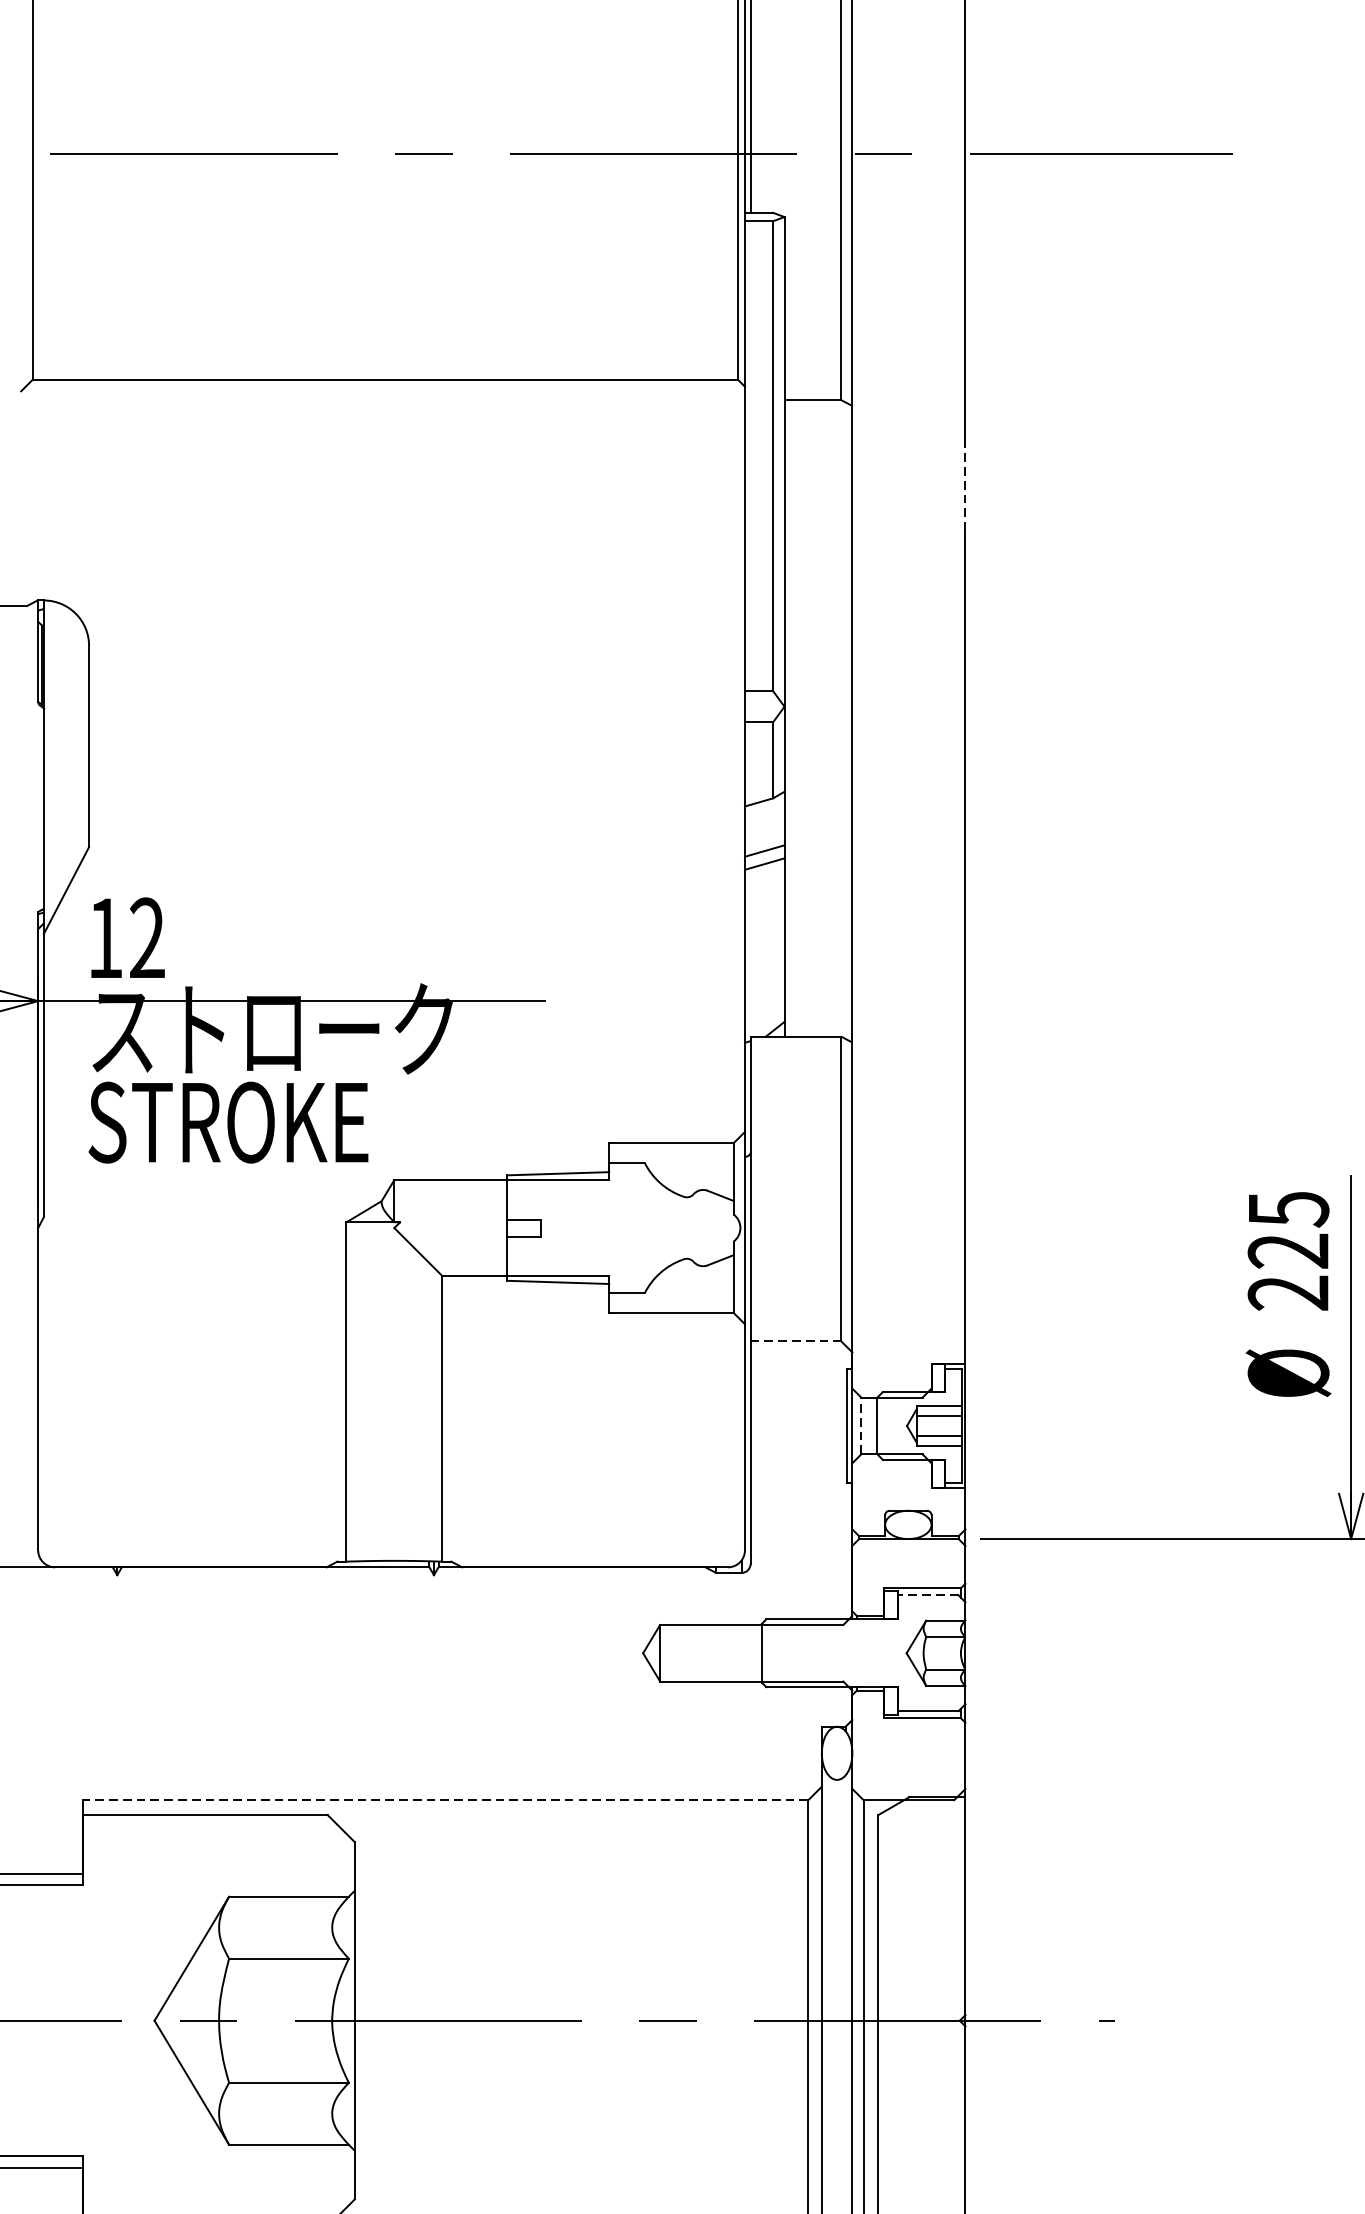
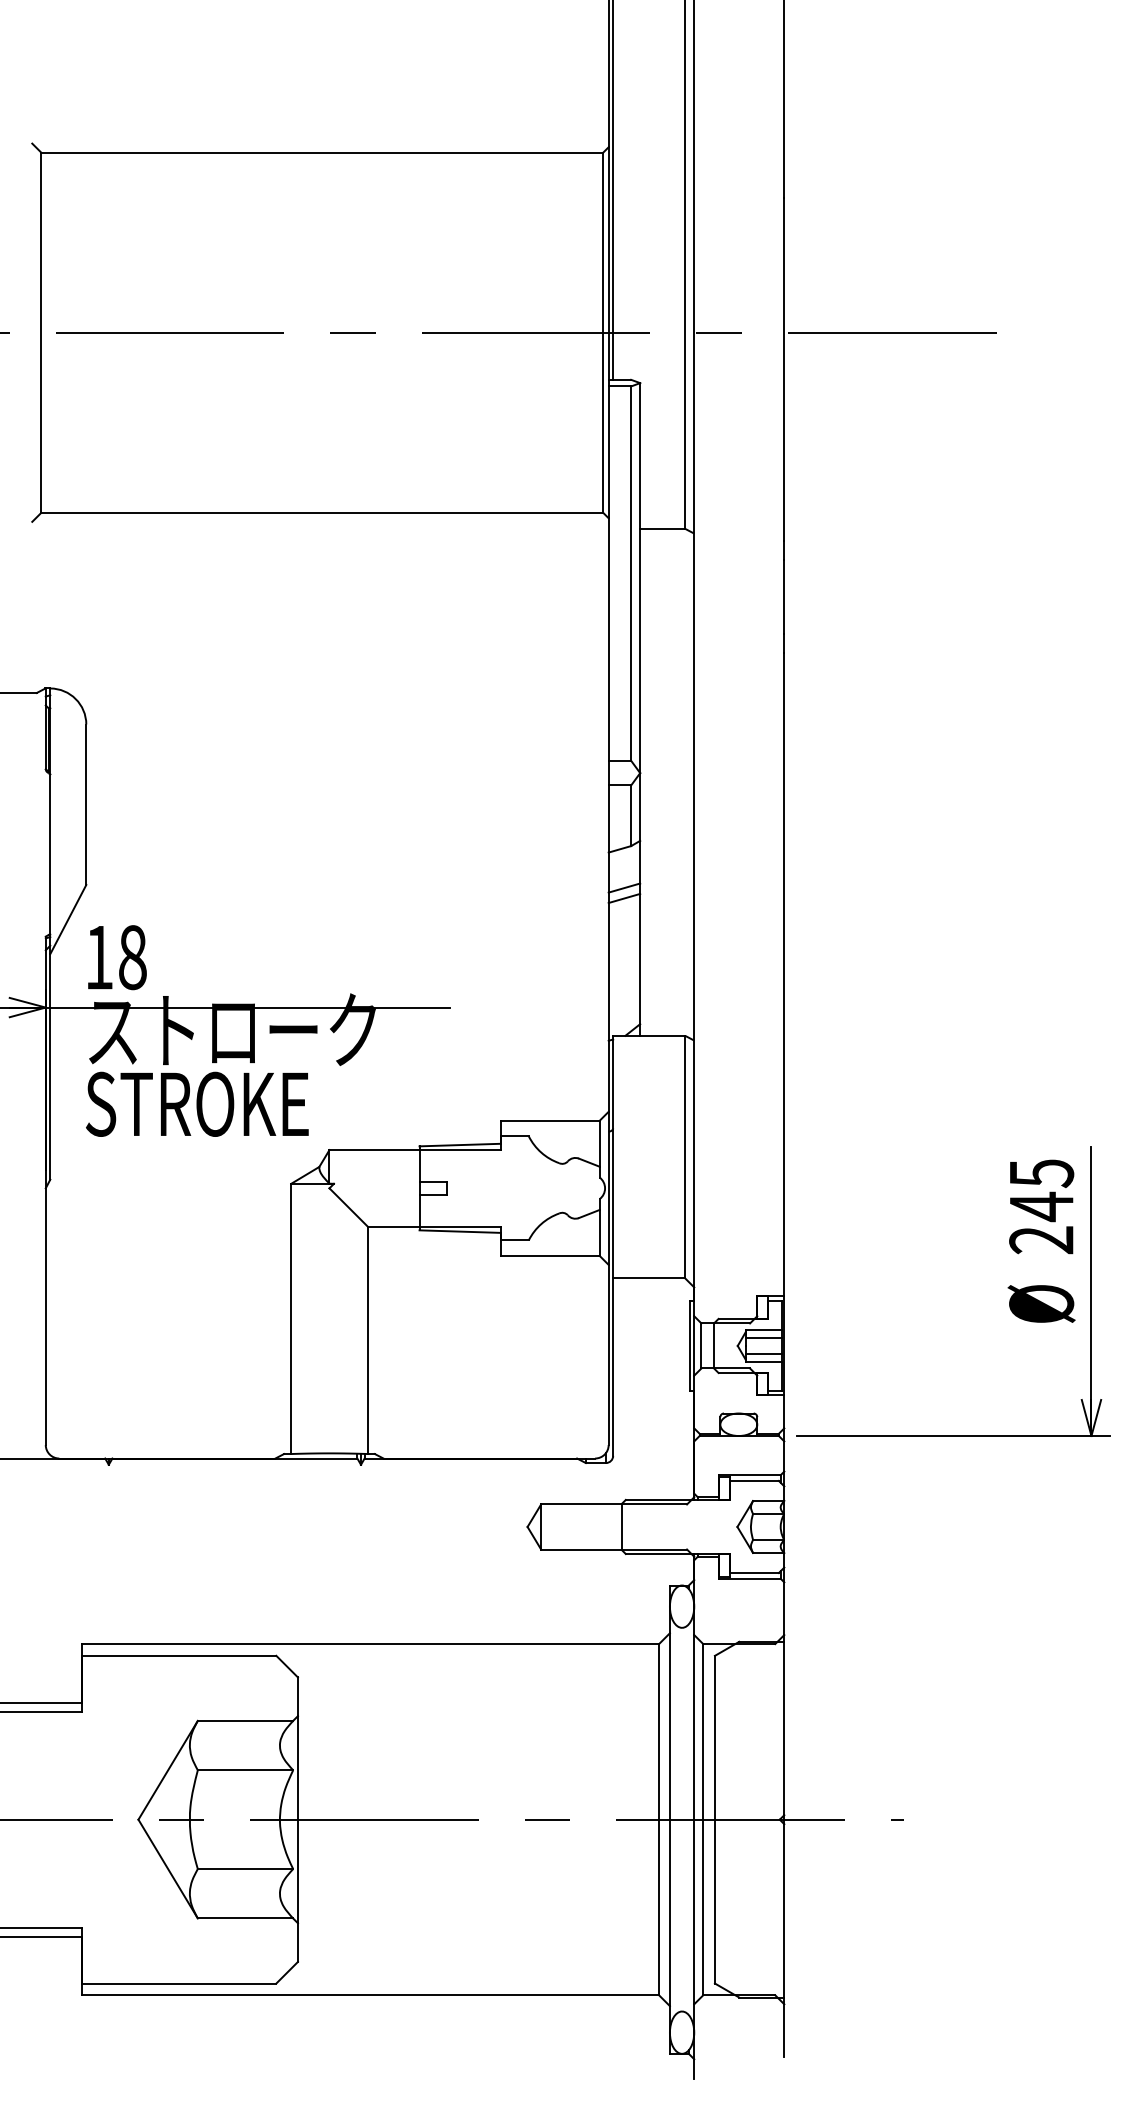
line: (965, 486) -> (784, 597), dashed -> solid
text: (147, 938) -> (132, 957), 12 -> 18
text: (1288, 1250) -> (1041, 1206), 225 -> 245
line: (796, 1341) -> (649, 1278), dashed -> solid
line: (861, 1425) -> (701, 1345), dashed -> solid
line: (928, 1594) -> (754, 1480), dashed -> solid
line: (445, 1800) -> (370, 1644), dashed -> solid

